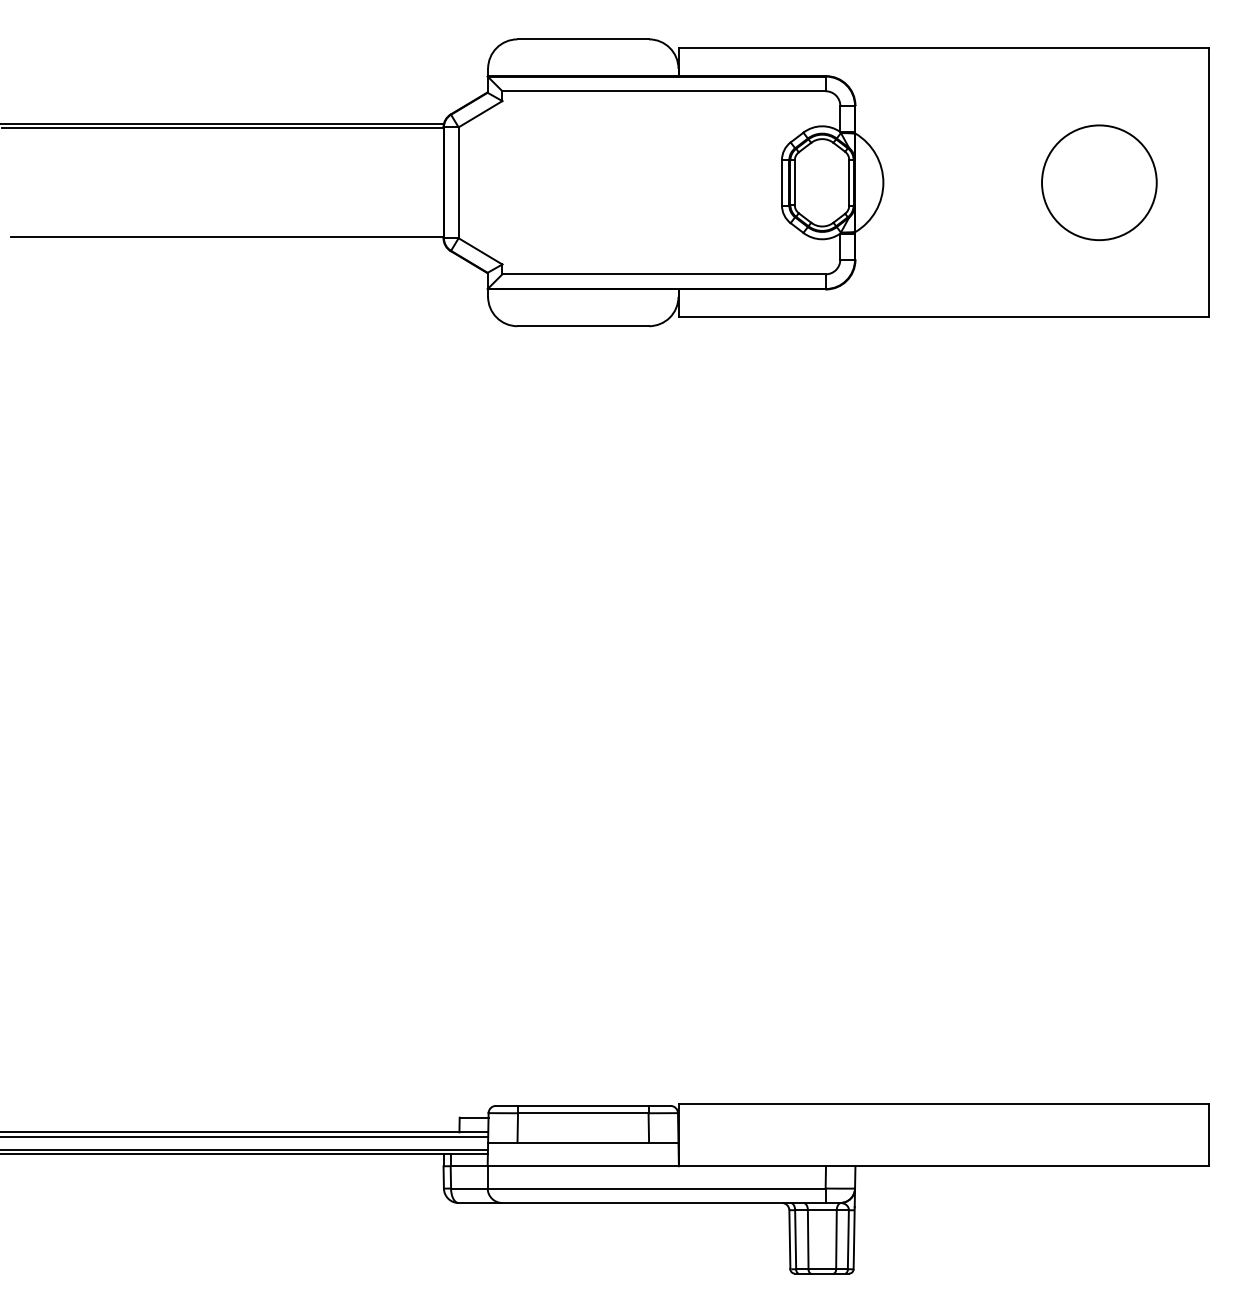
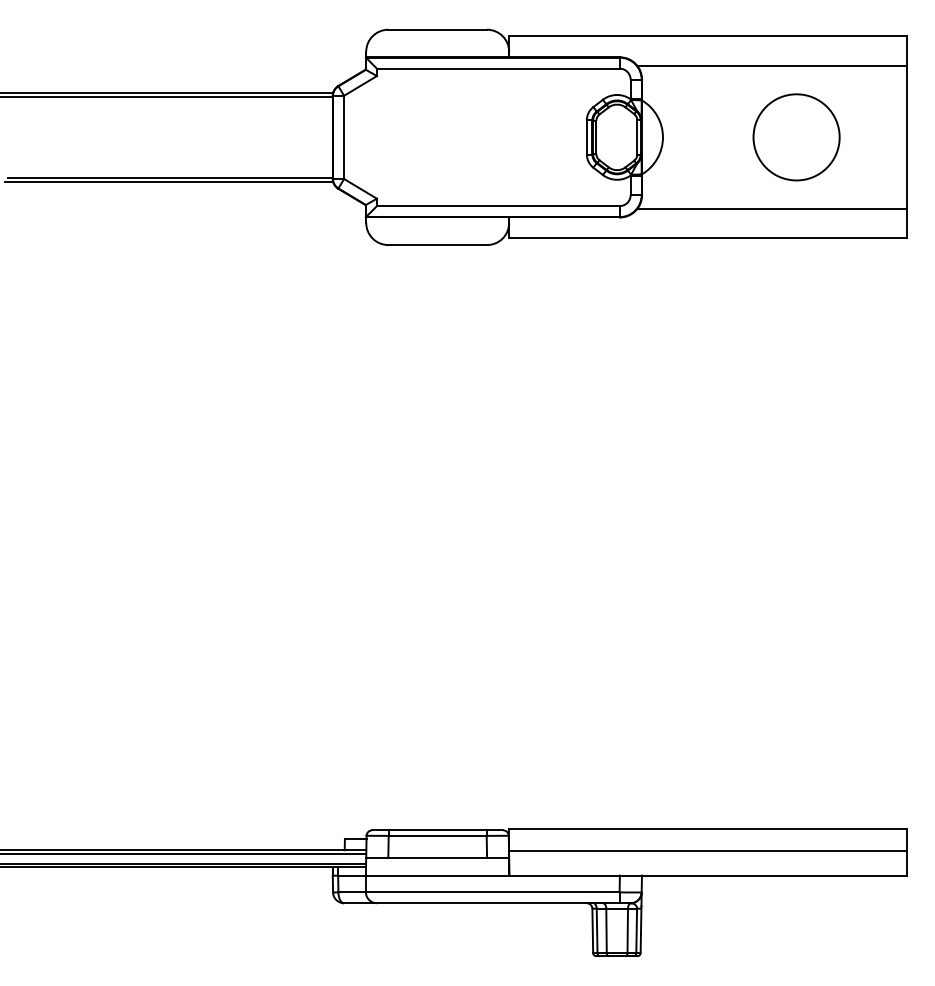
line: (1028, 87) -> (771, 65), added
circle: (1099, 182) -> (796, 137), moved
line: (225, 241) -> (169, 181), added
line: (1028, 278) -> (771, 209), added
line: (943, 1133) -> (708, 851), added

